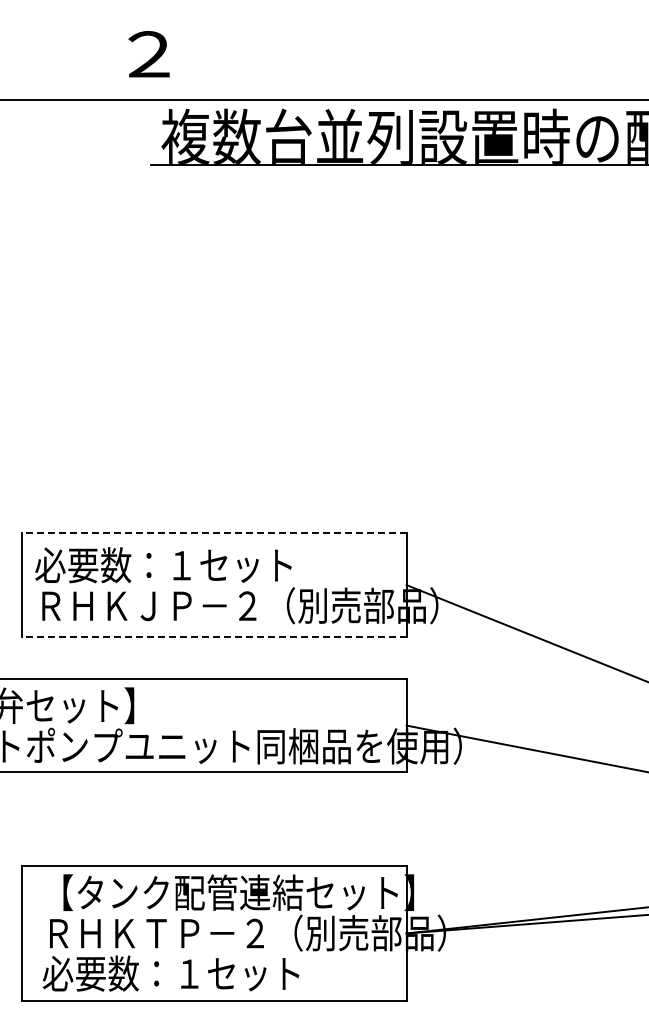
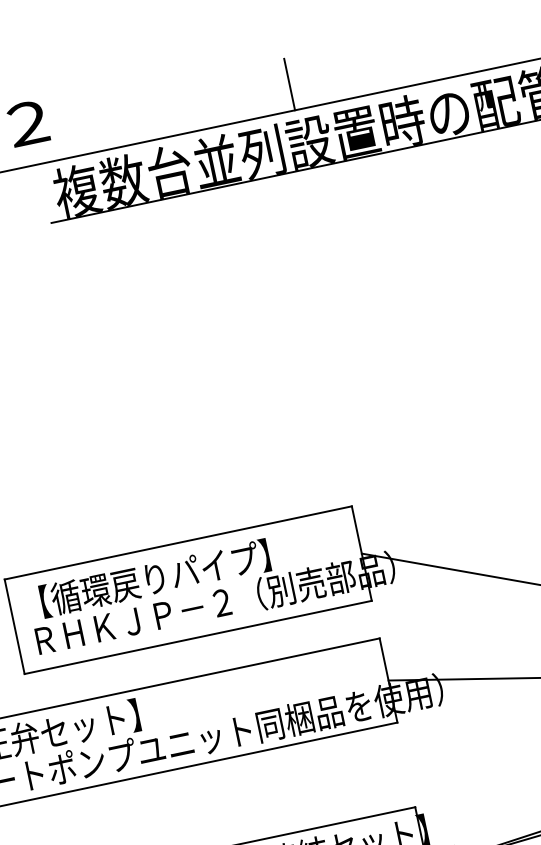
line: (434, 71) -> (289, 84), added
line: (213, 532) -> (177, 542), dashed -> solid
text: (171, 564) -> (145, 579), 必要数：１セット -> 【循環戻りパイプ】
line: (213, 637) -> (197, 637), dashed -> solid

